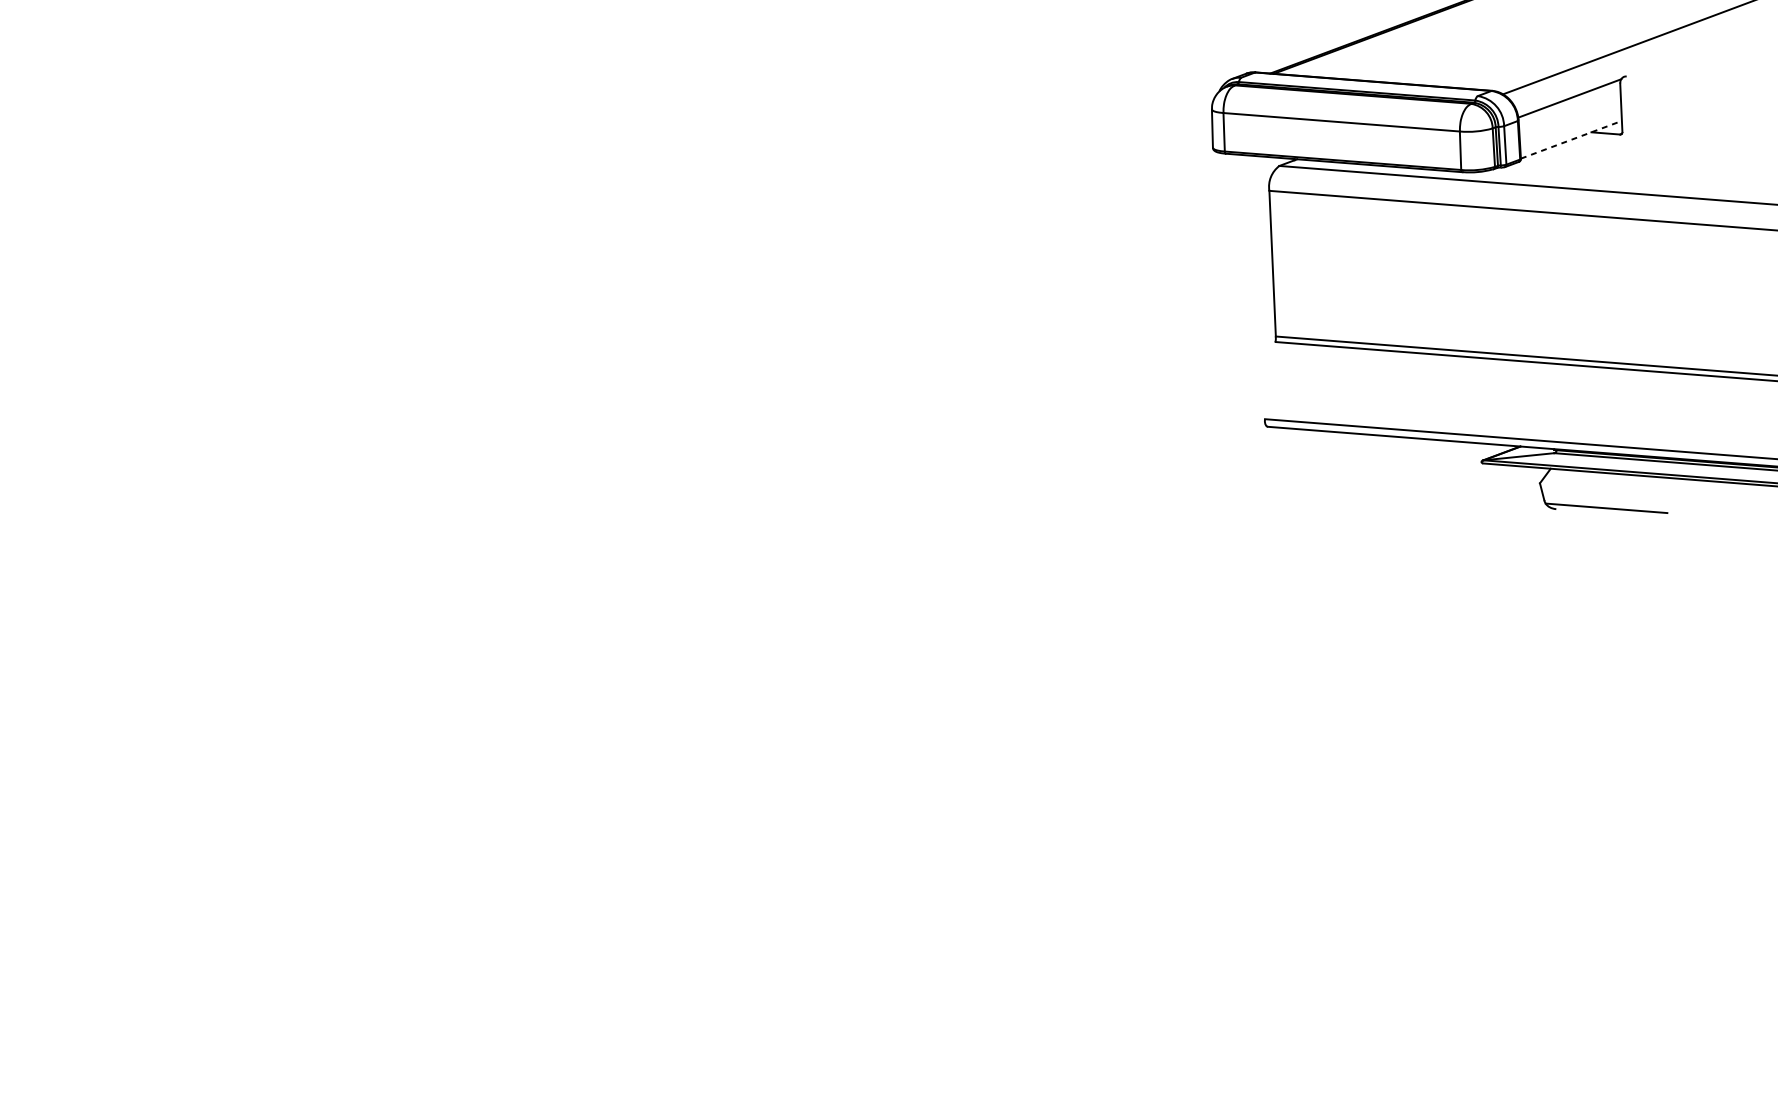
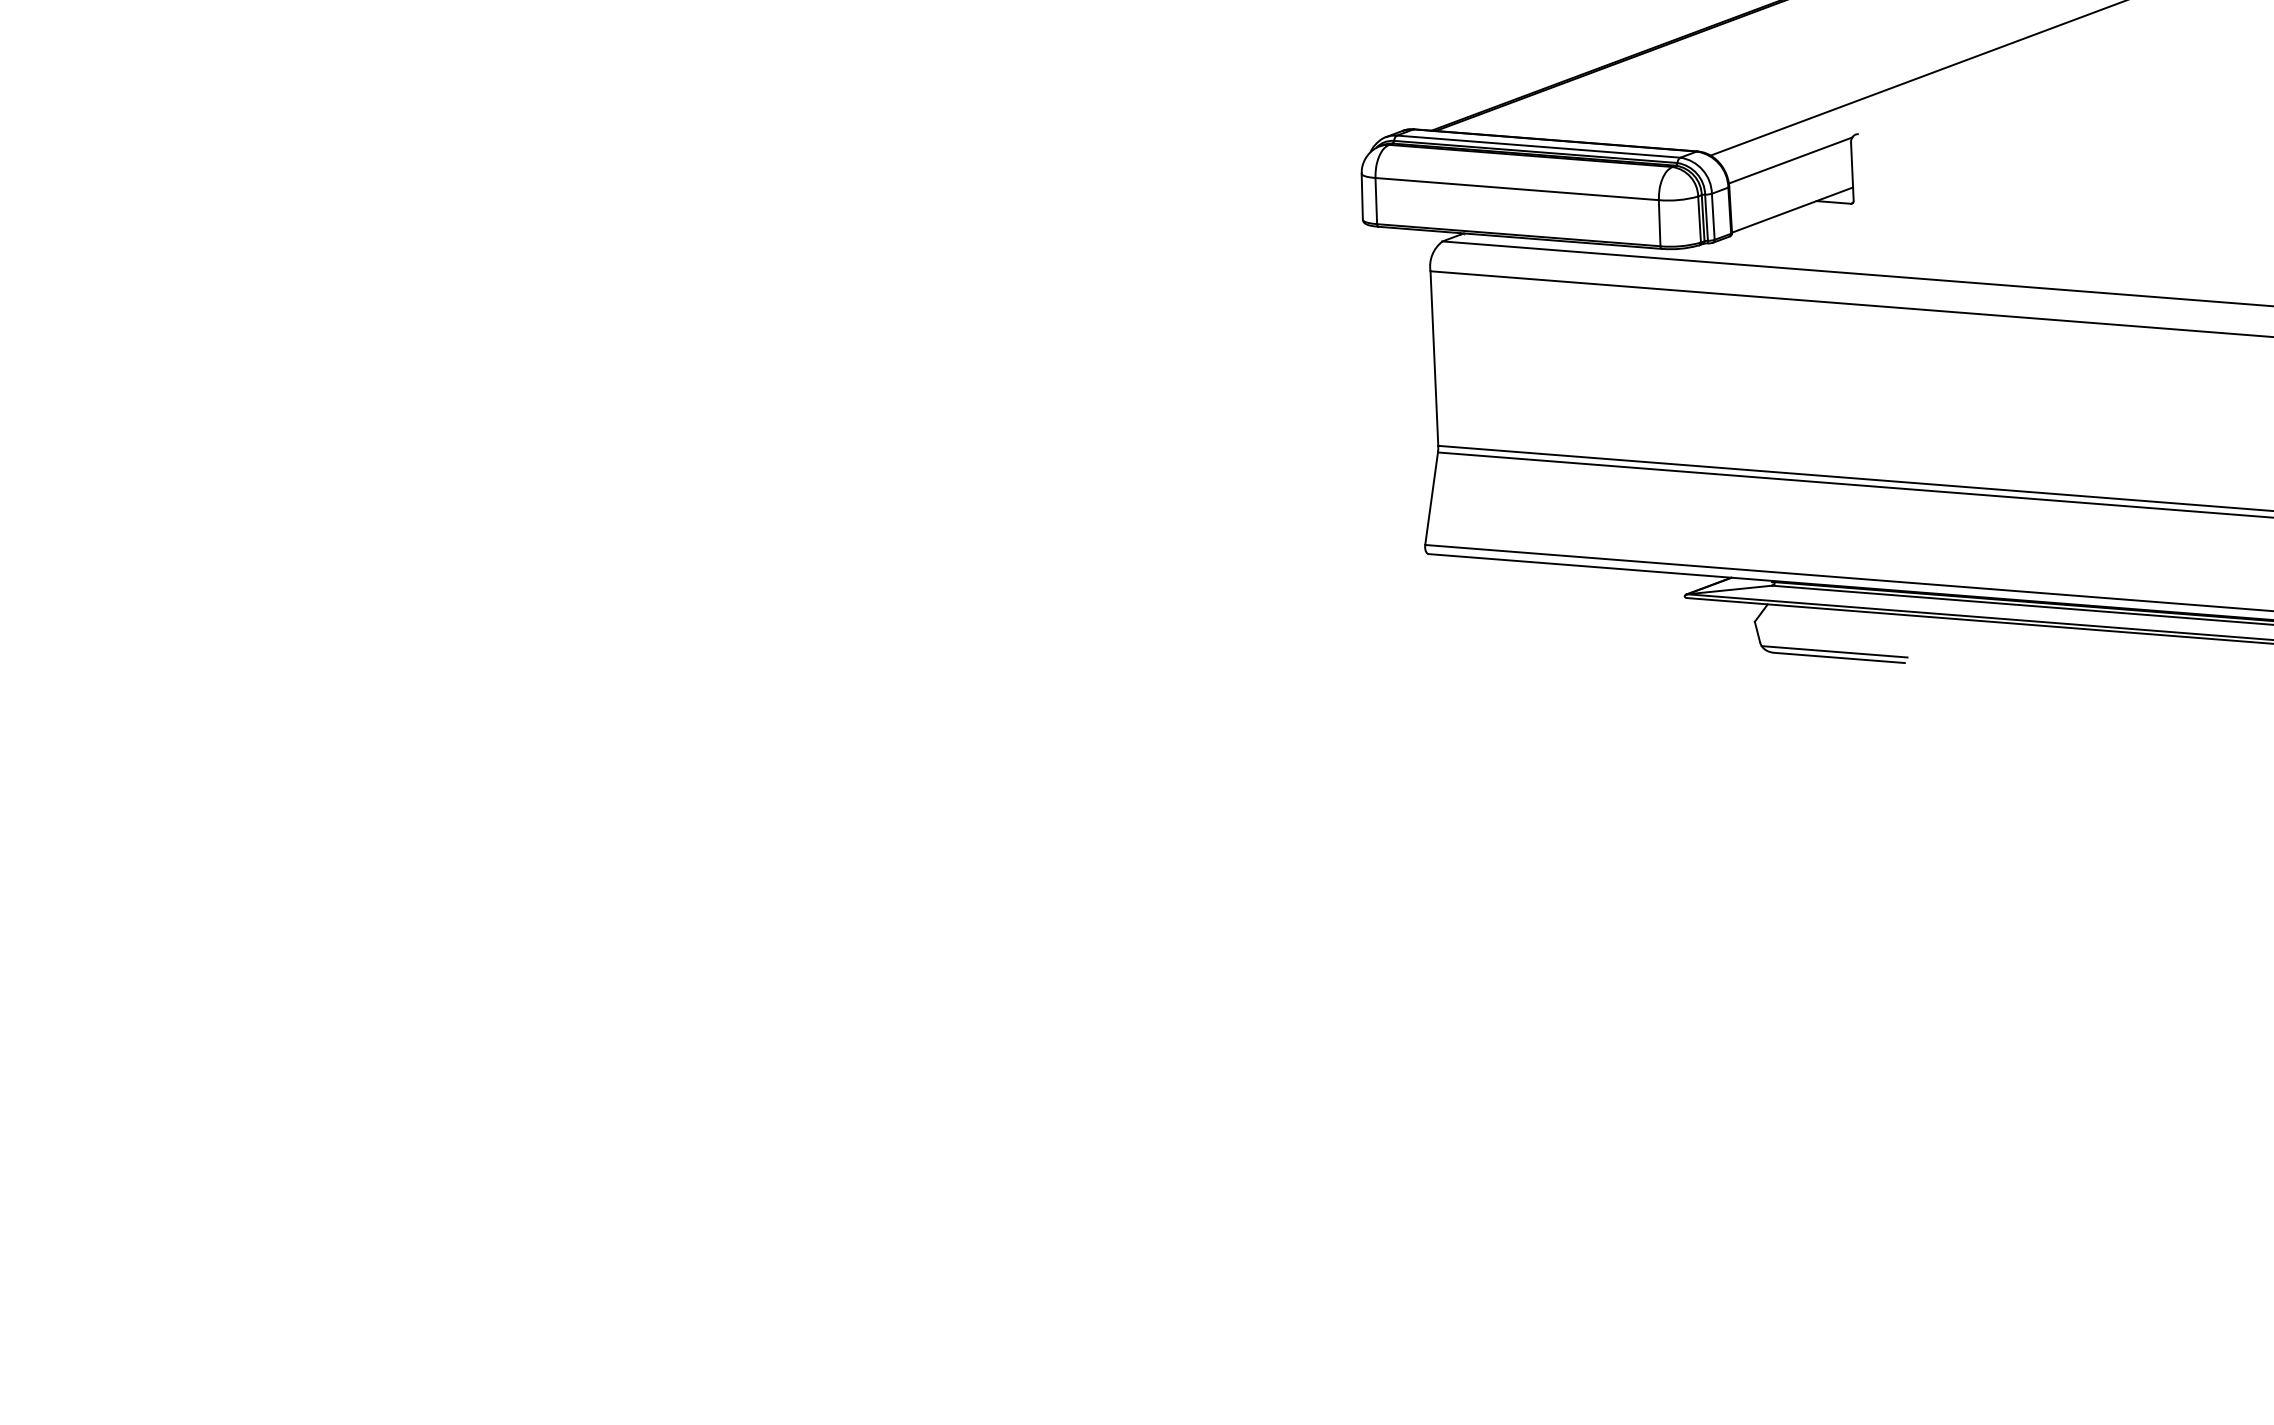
line: (1359, 86) -> (1538, 146), added
line: (1571, 140) -> (1792, 210), dashed -> solid
line: (1270, 380) -> (1431, 498), added
line: (1610, 513) -> (1839, 657), added

